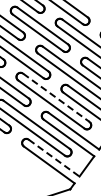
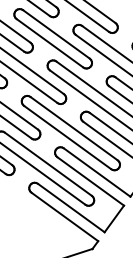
line: (56, 98) -> (74, 129), dashed -> solid
line: (54, 158) -> (71, 208), dashed -> solid

